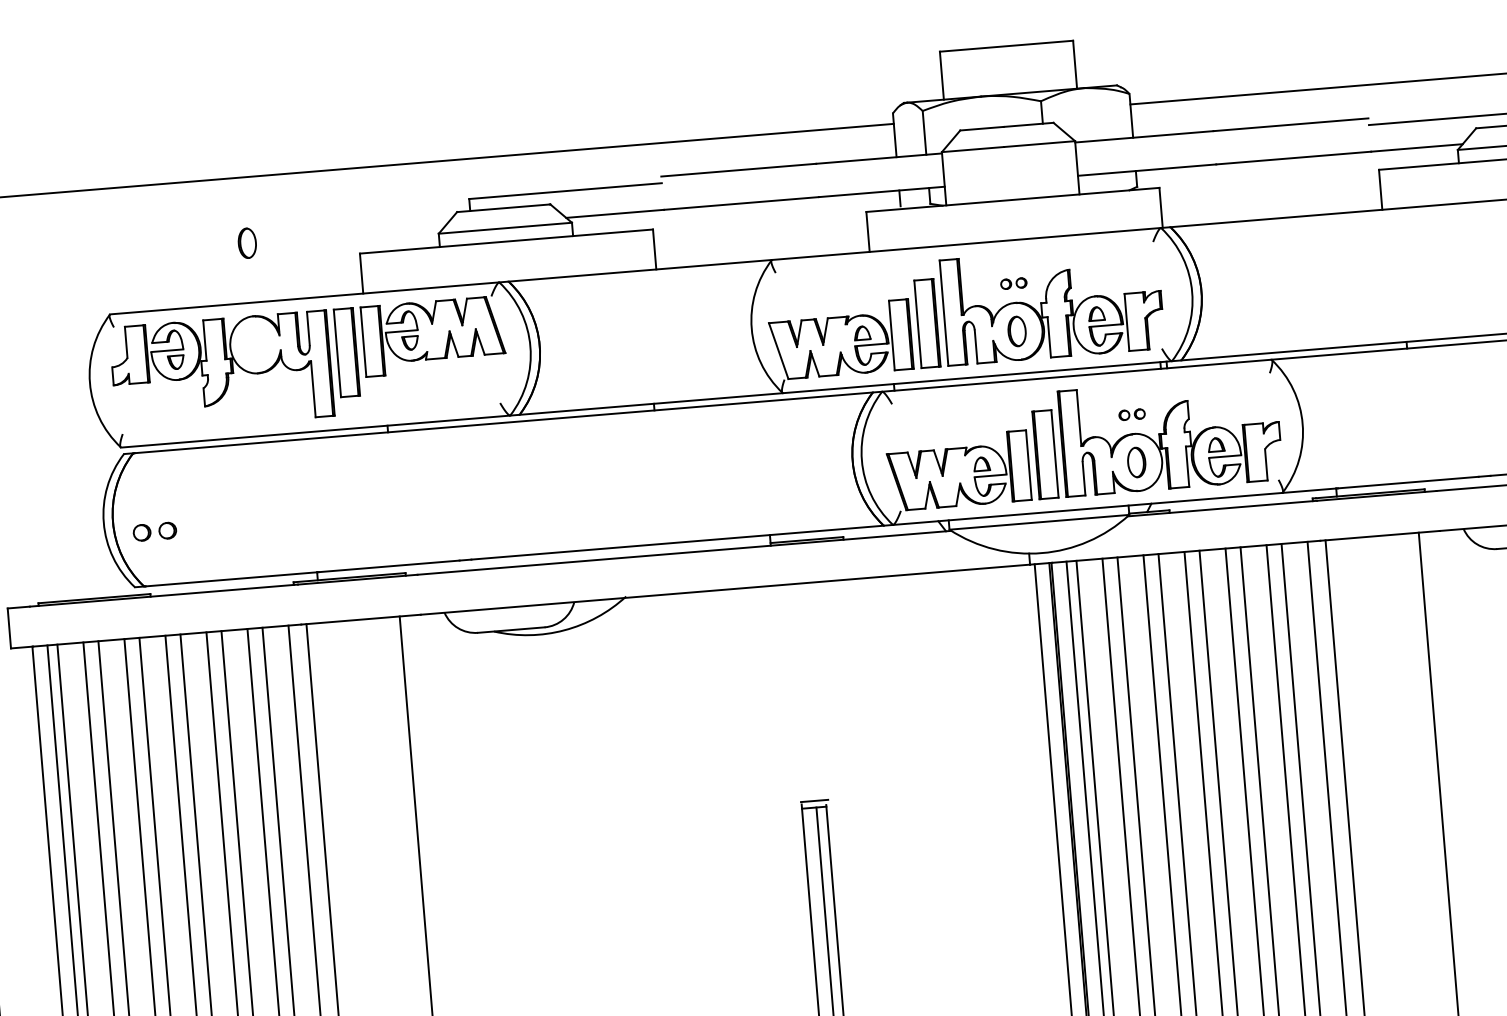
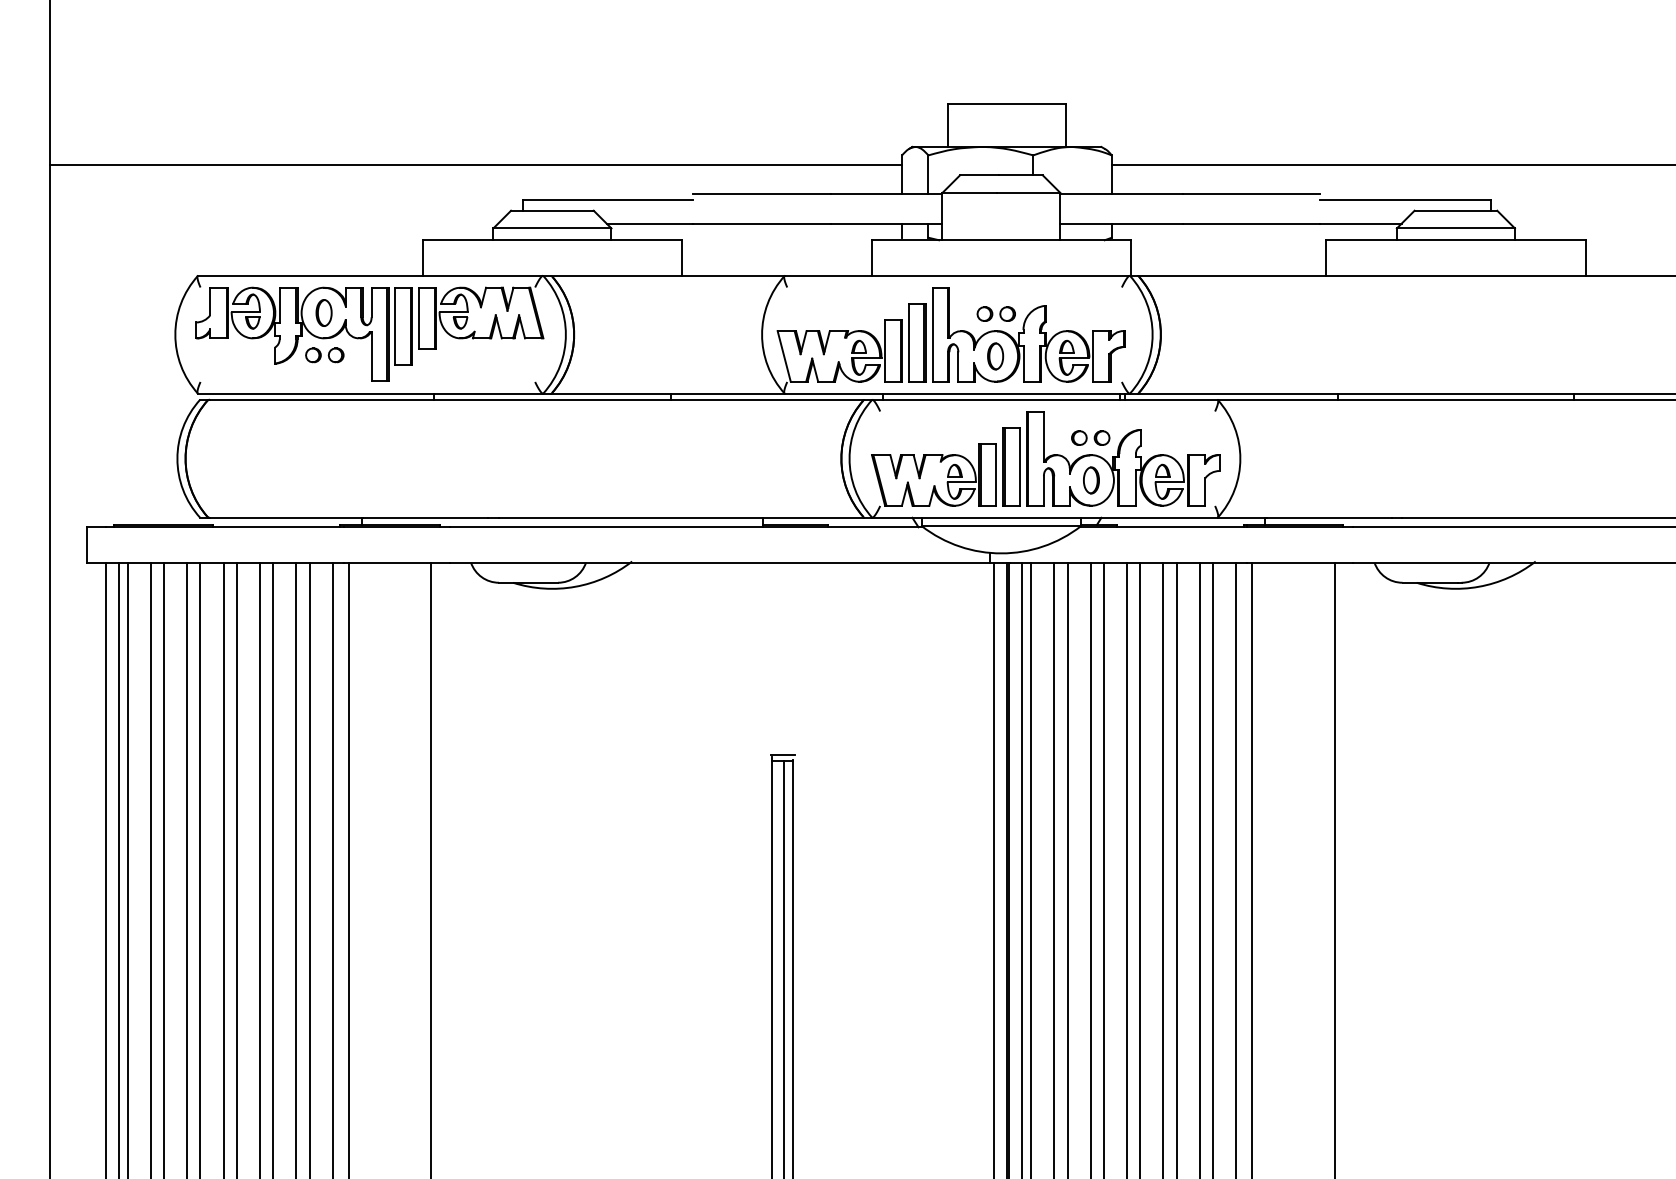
part: (246, 242) -> (323, 312), moved
part: (1013, 283) -> (995, 313), size x1.67
part: (1131, 414) -> (1090, 437), size x1.67
part: (154, 531) -> (324, 355), moved

